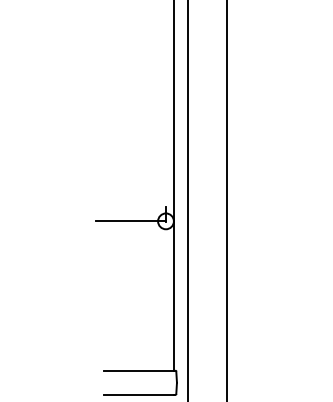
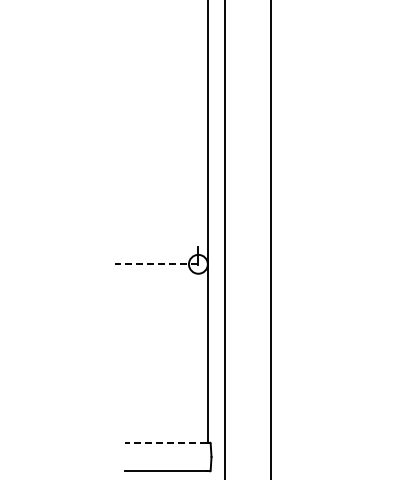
line: (130, 221) -> (156, 264), solid -> dashed
line: (138, 370) -> (165, 442), solid -> dashed

